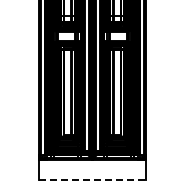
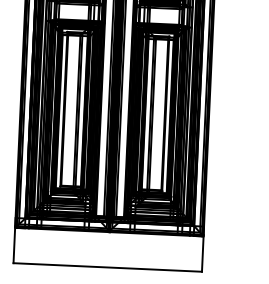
line: (92, 180) -> (107, 268), dashed -> solid

